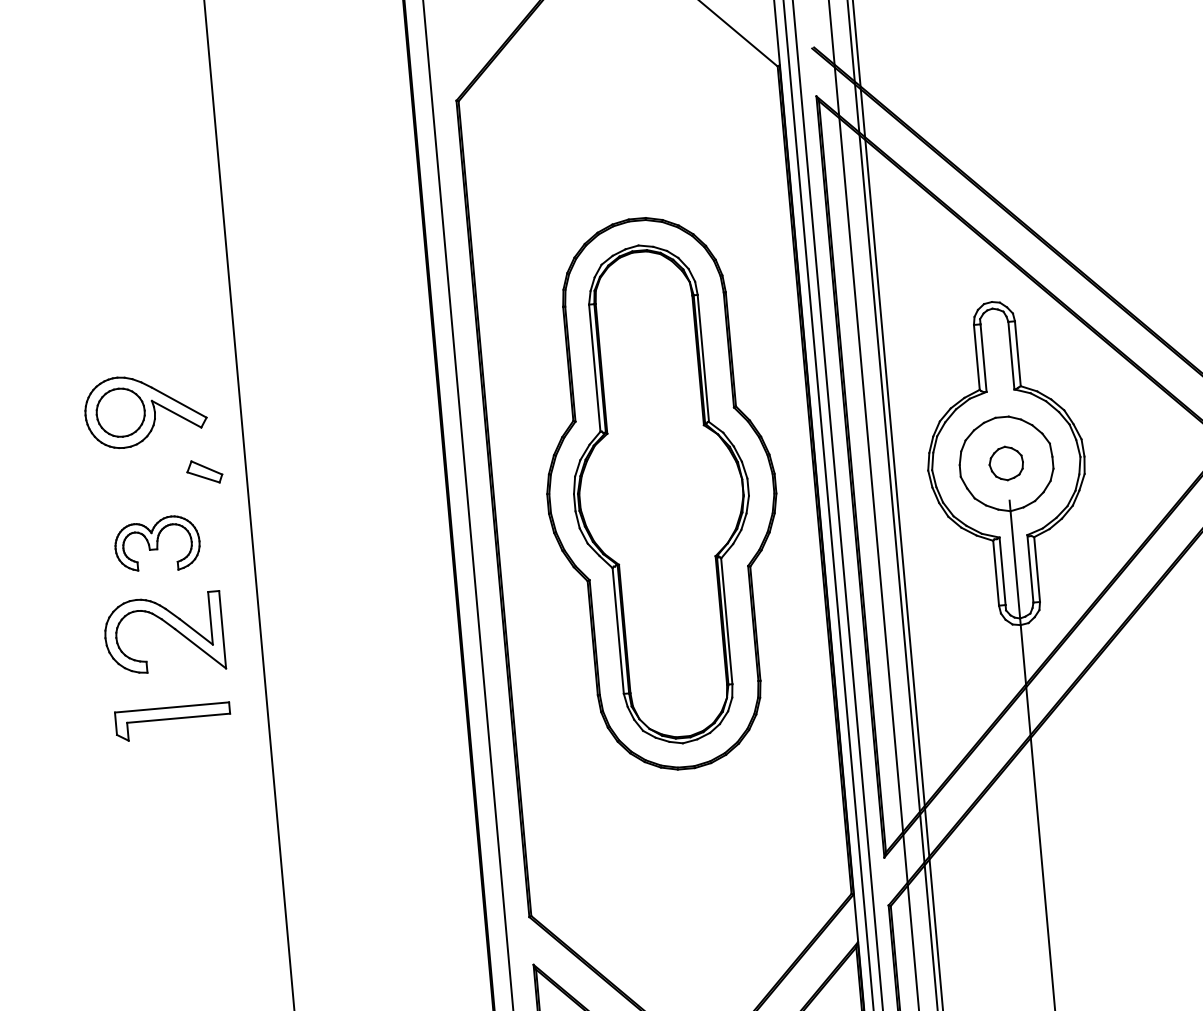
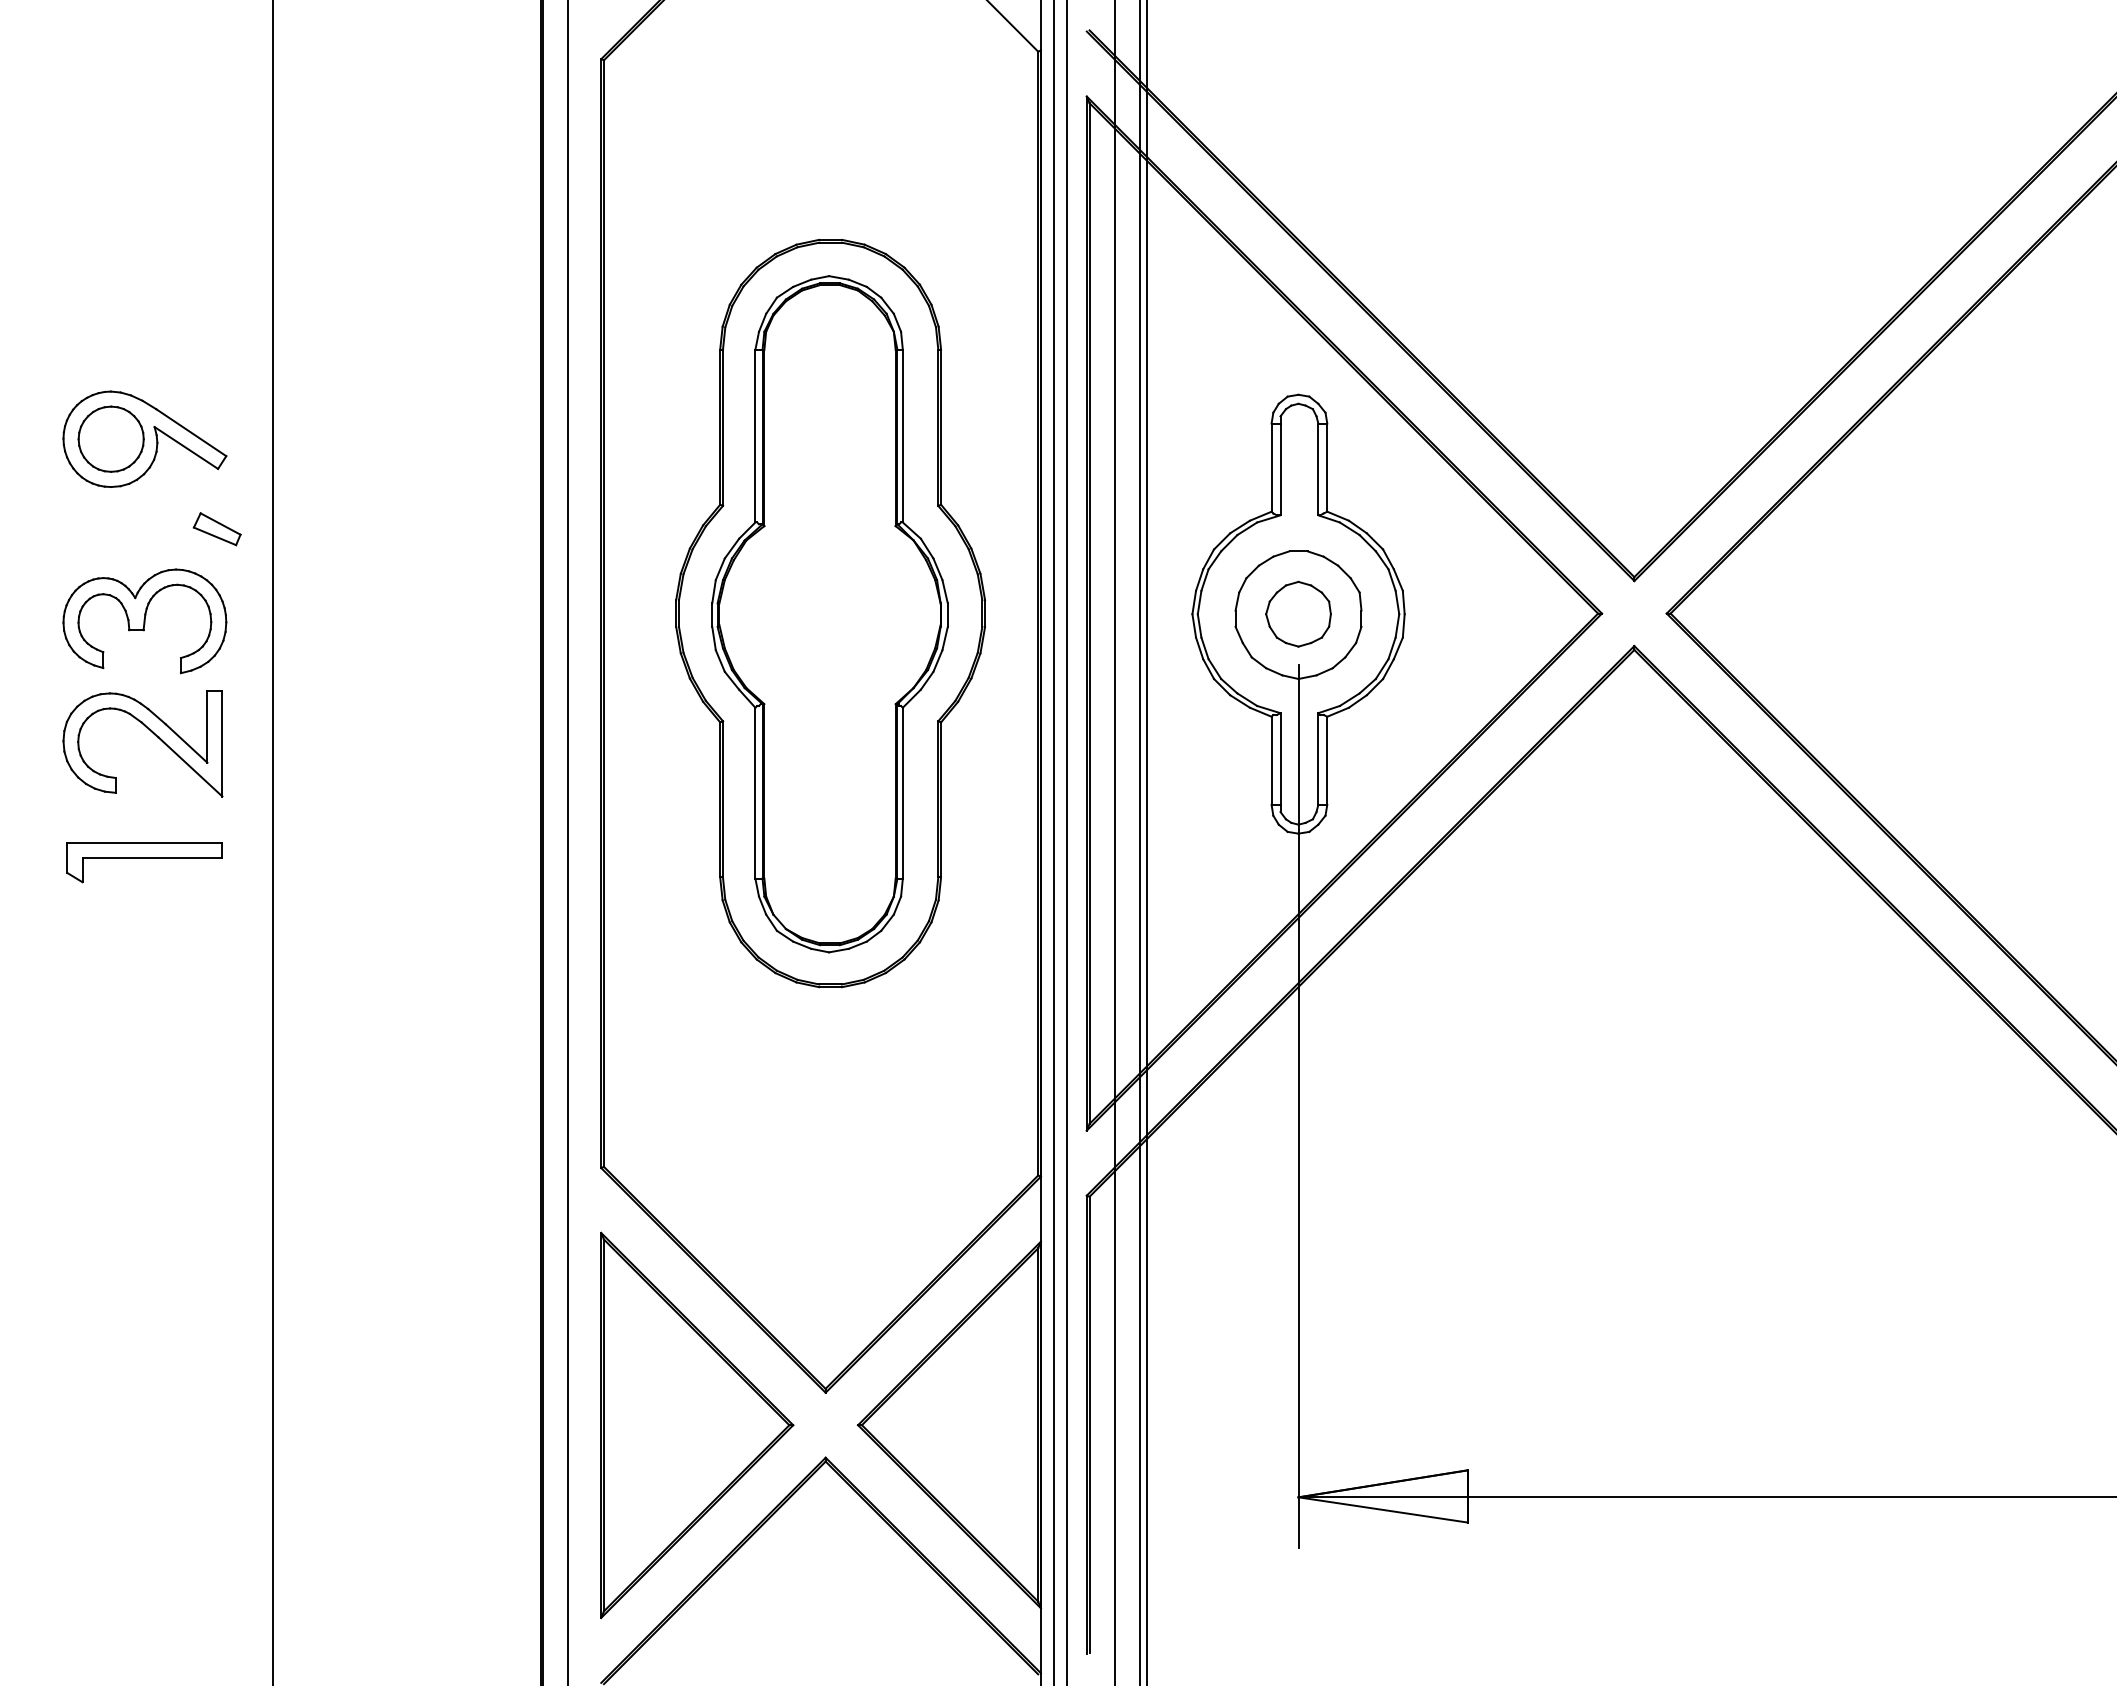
part: (1006, 463) -> (1298, 613), size x1.43
part: (157, 544) -> (144, 621), size x1.43

